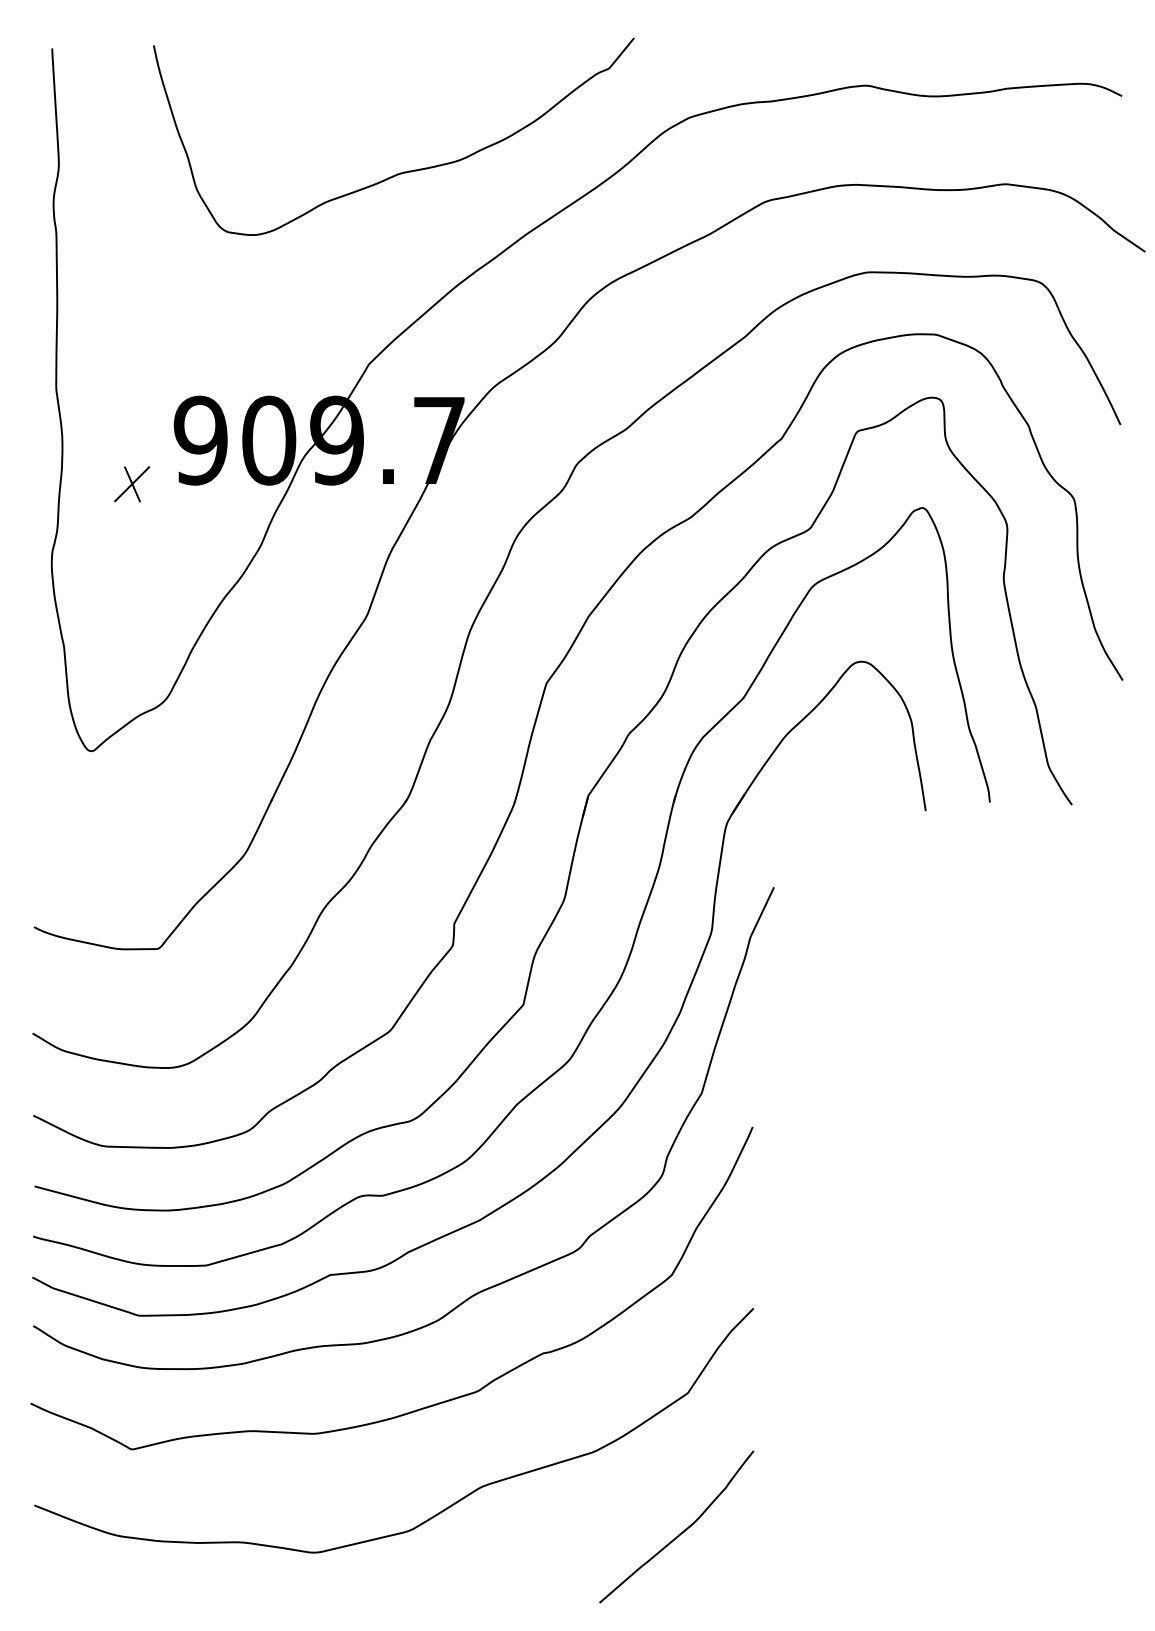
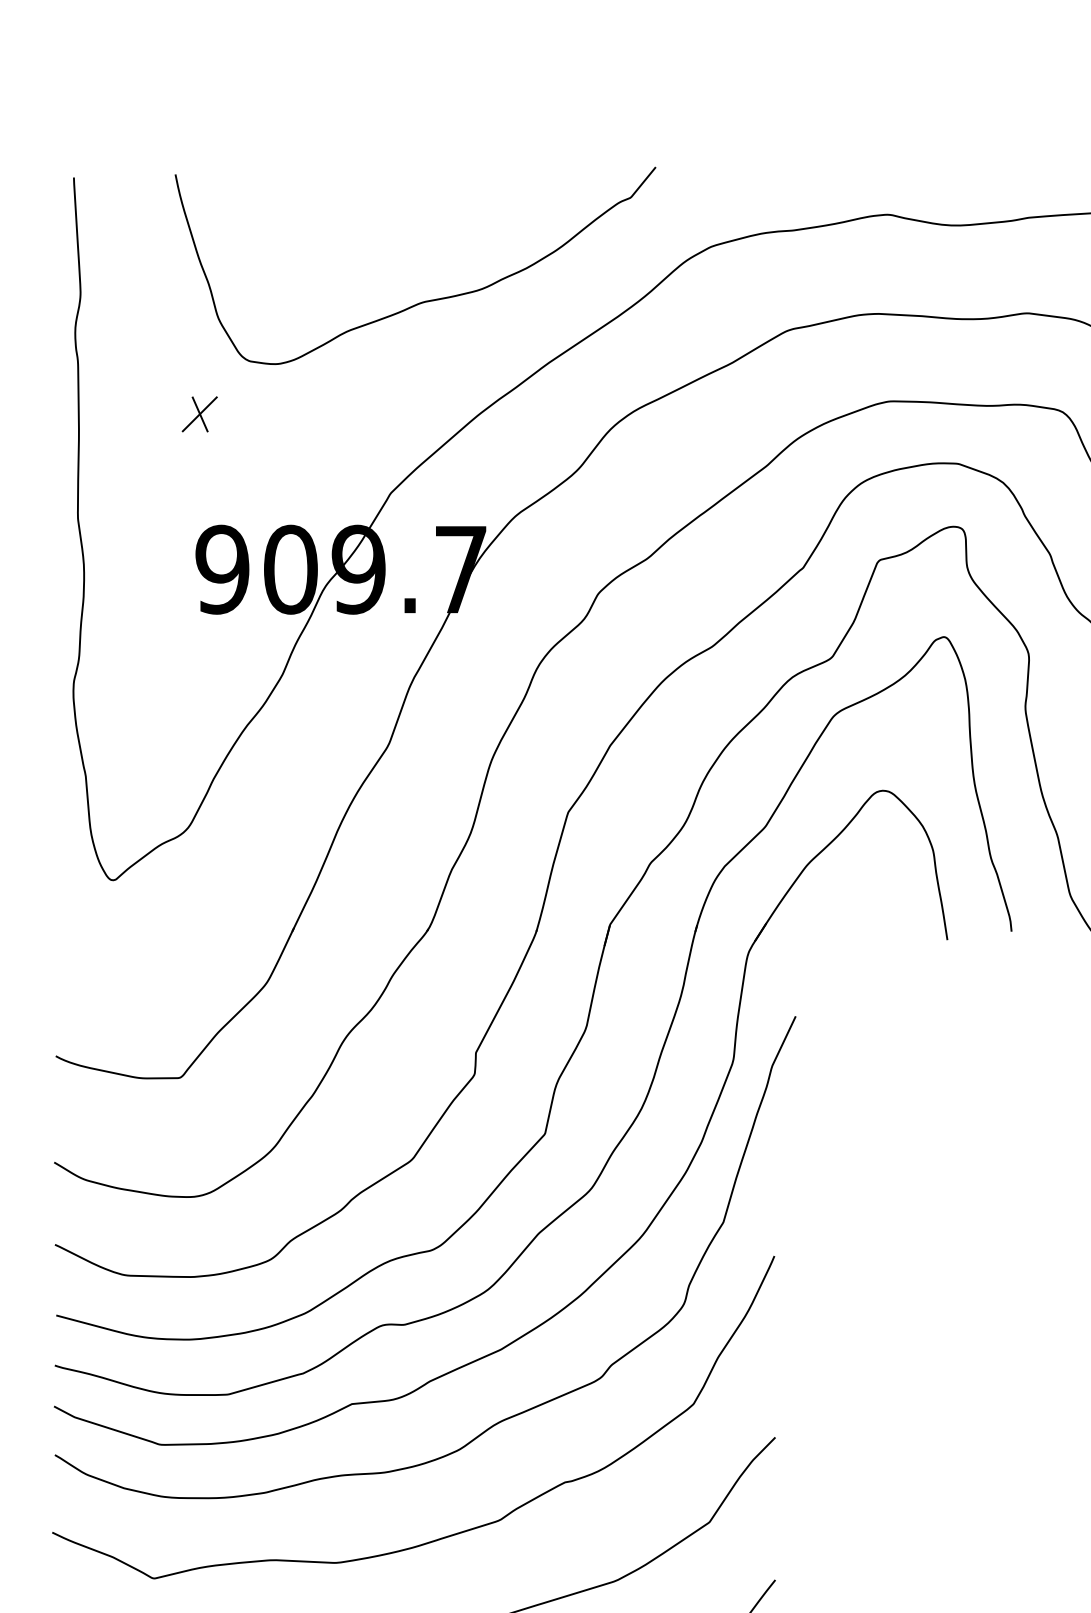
part: (132, 484) -> (200, 414), moved

